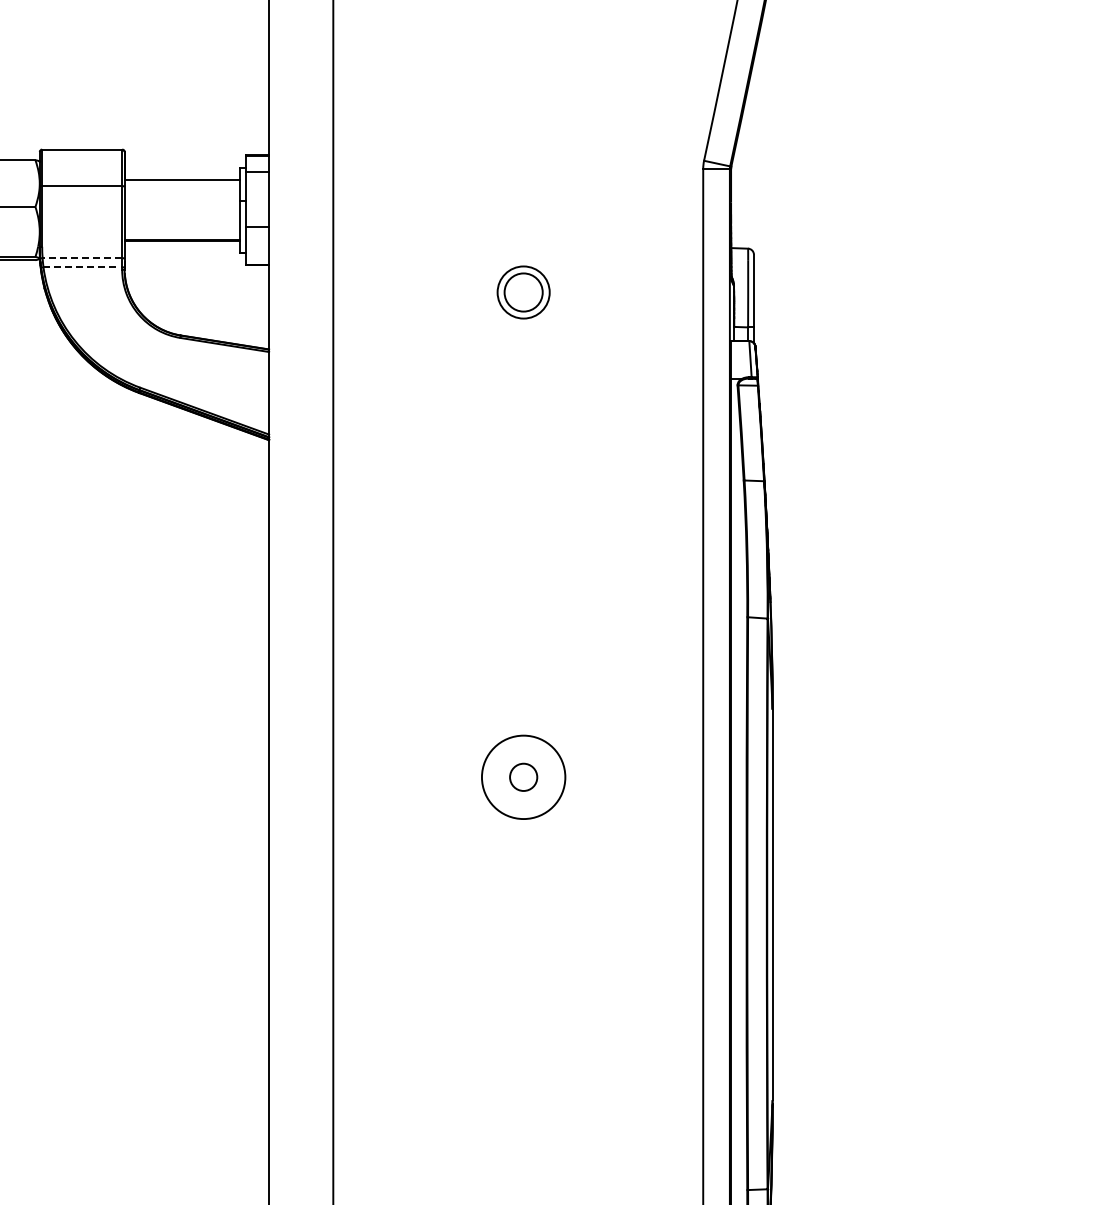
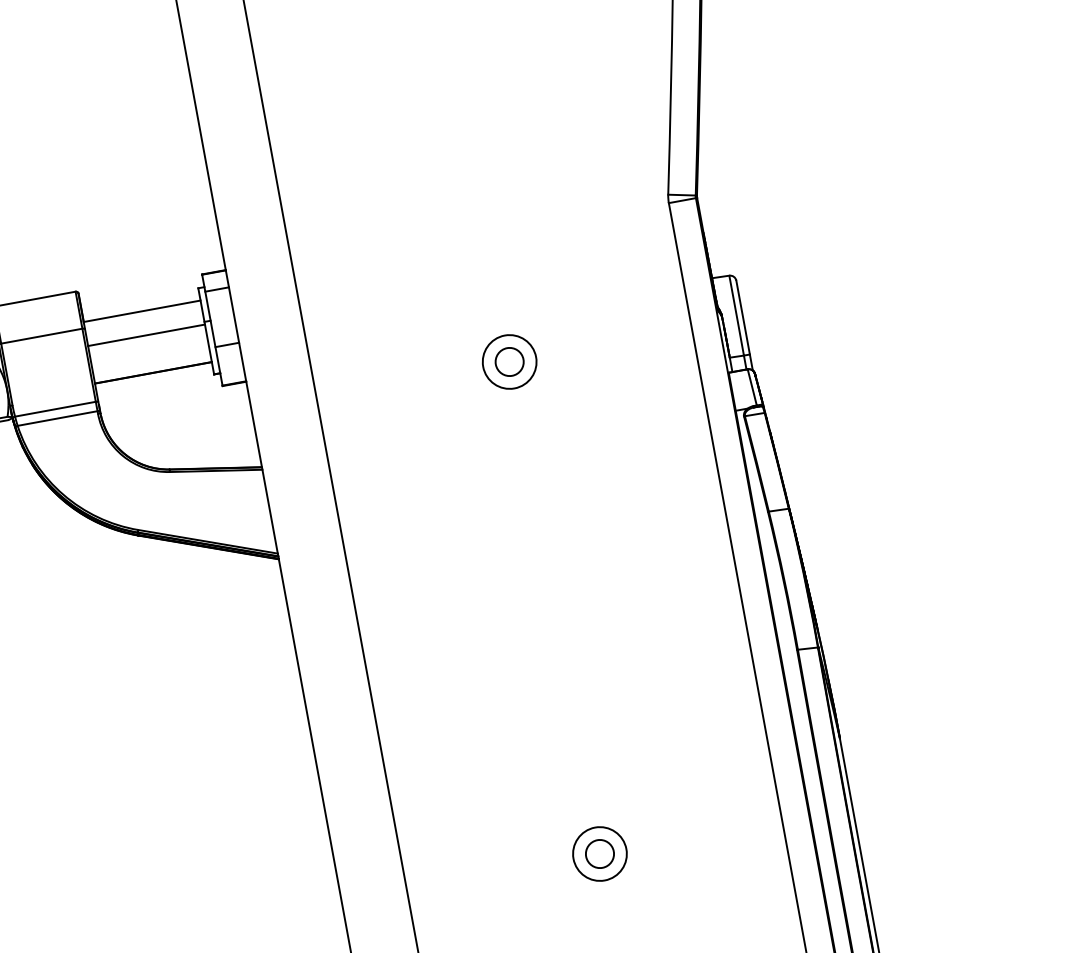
line: (181, 203) -> (145, 335), added
line: (82, 258) -> (55, 409), dashed -> solid
line: (83, 267) -> (58, 418), dashed -> solid
circle: (523, 292) -> (509, 362), size x0.71
circle: (523, 777) -> (599, 854), size x0.62

